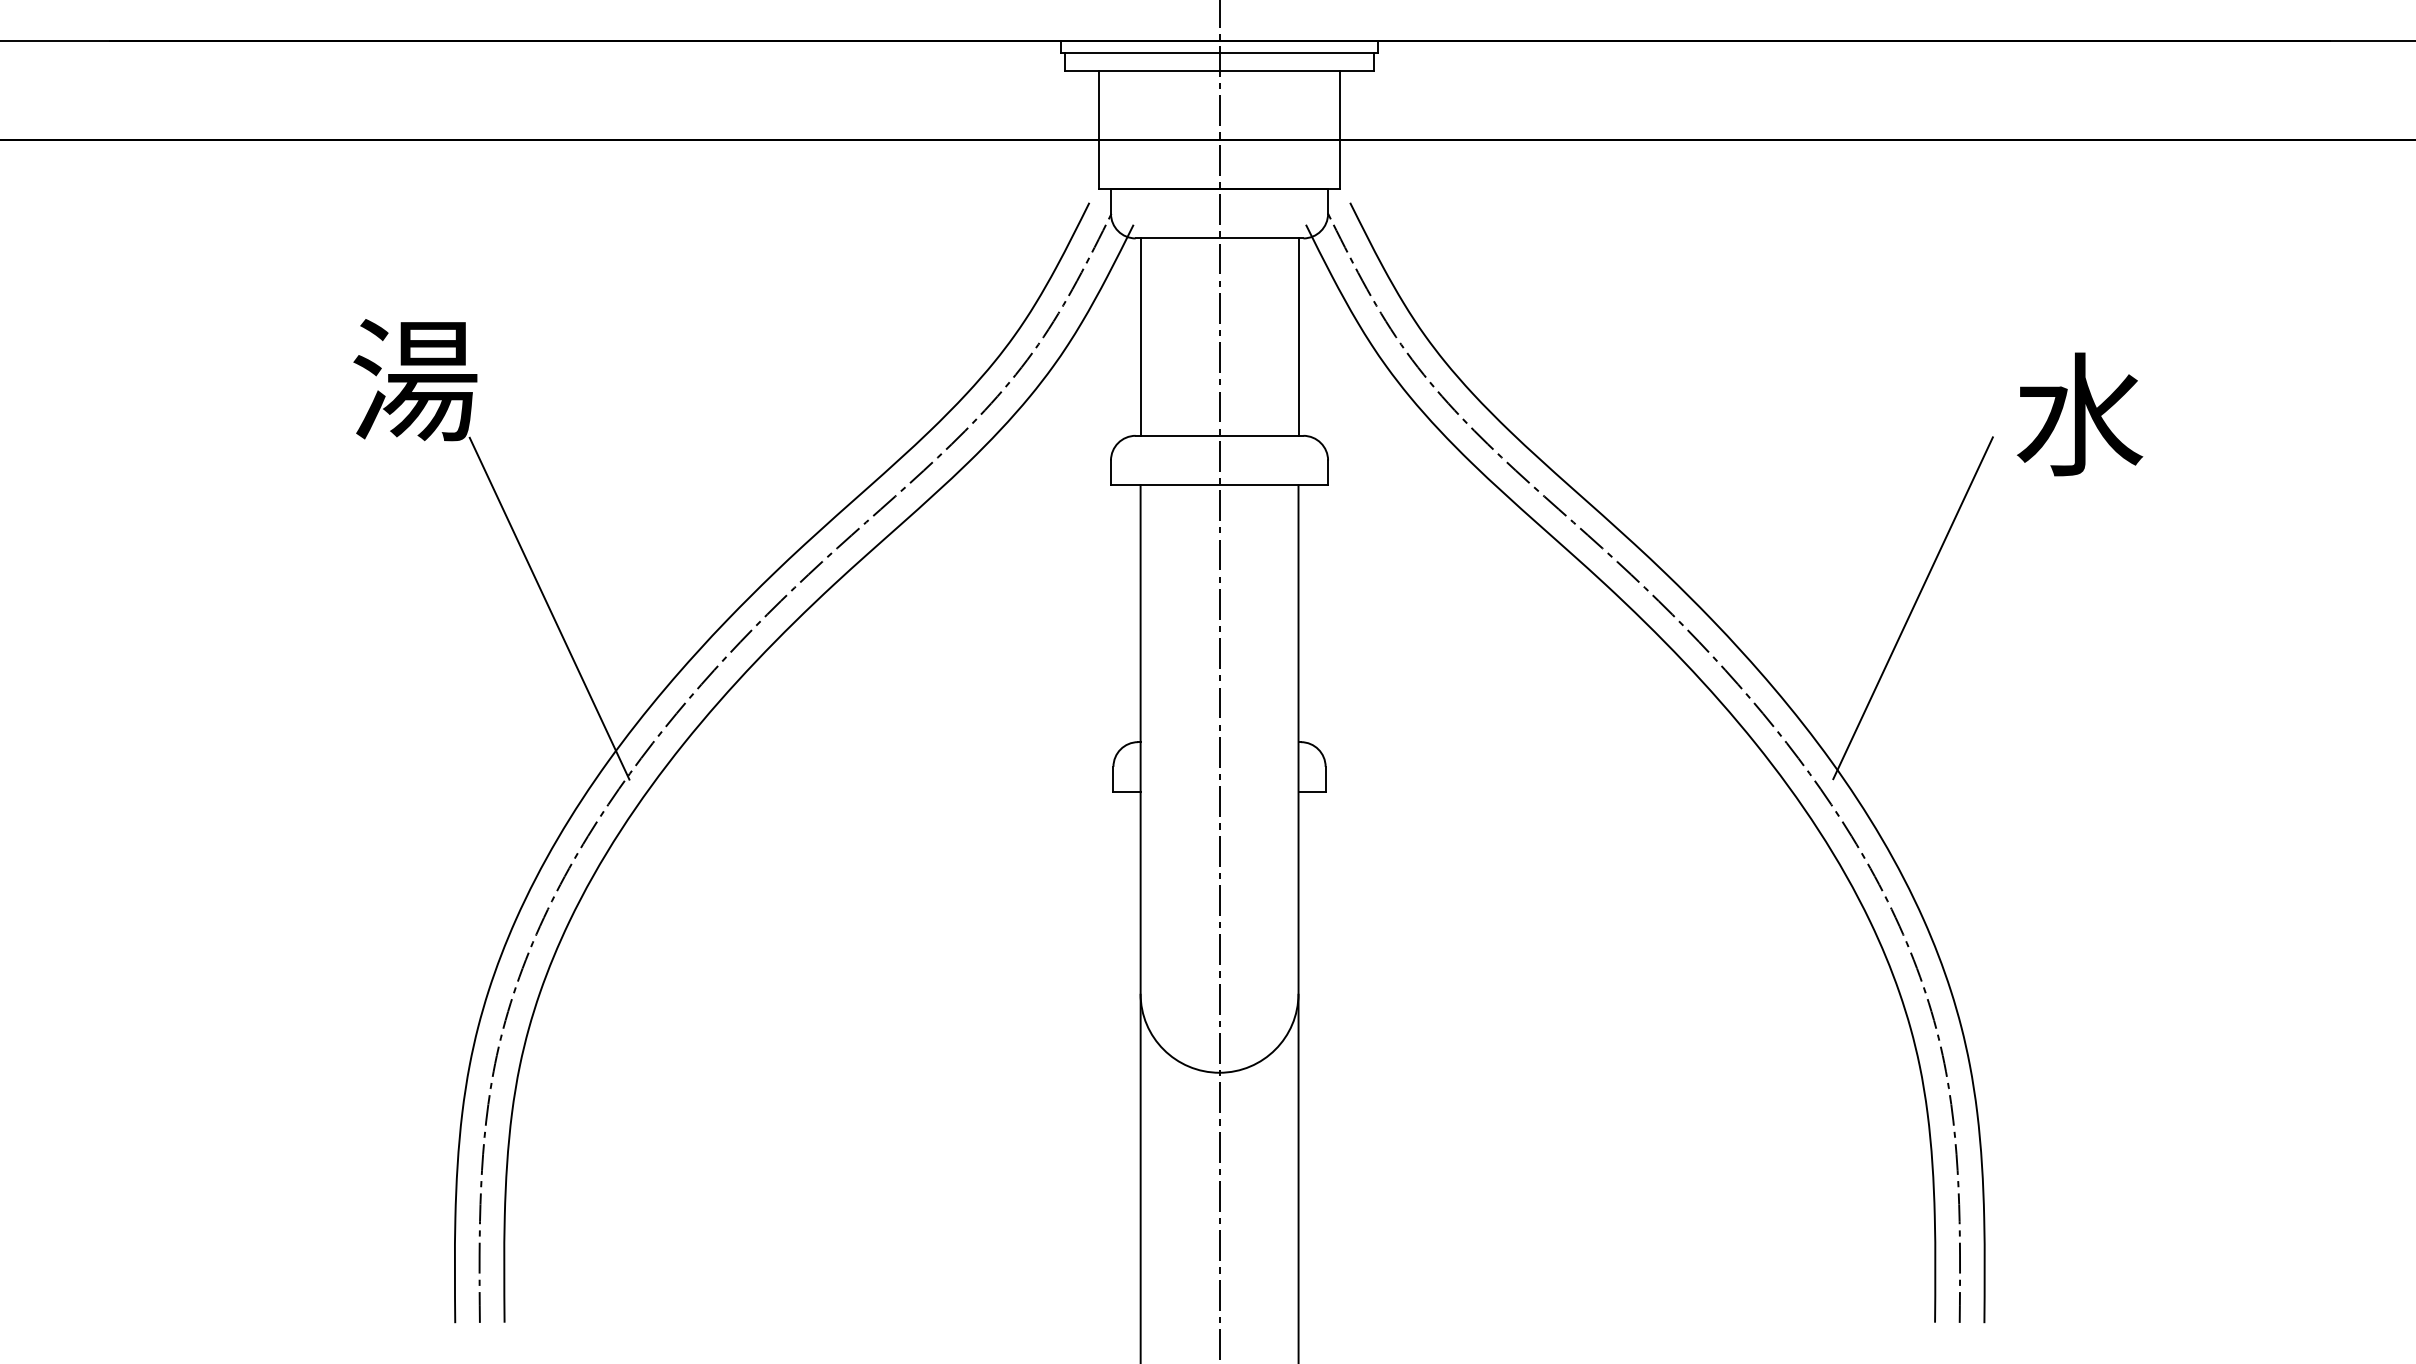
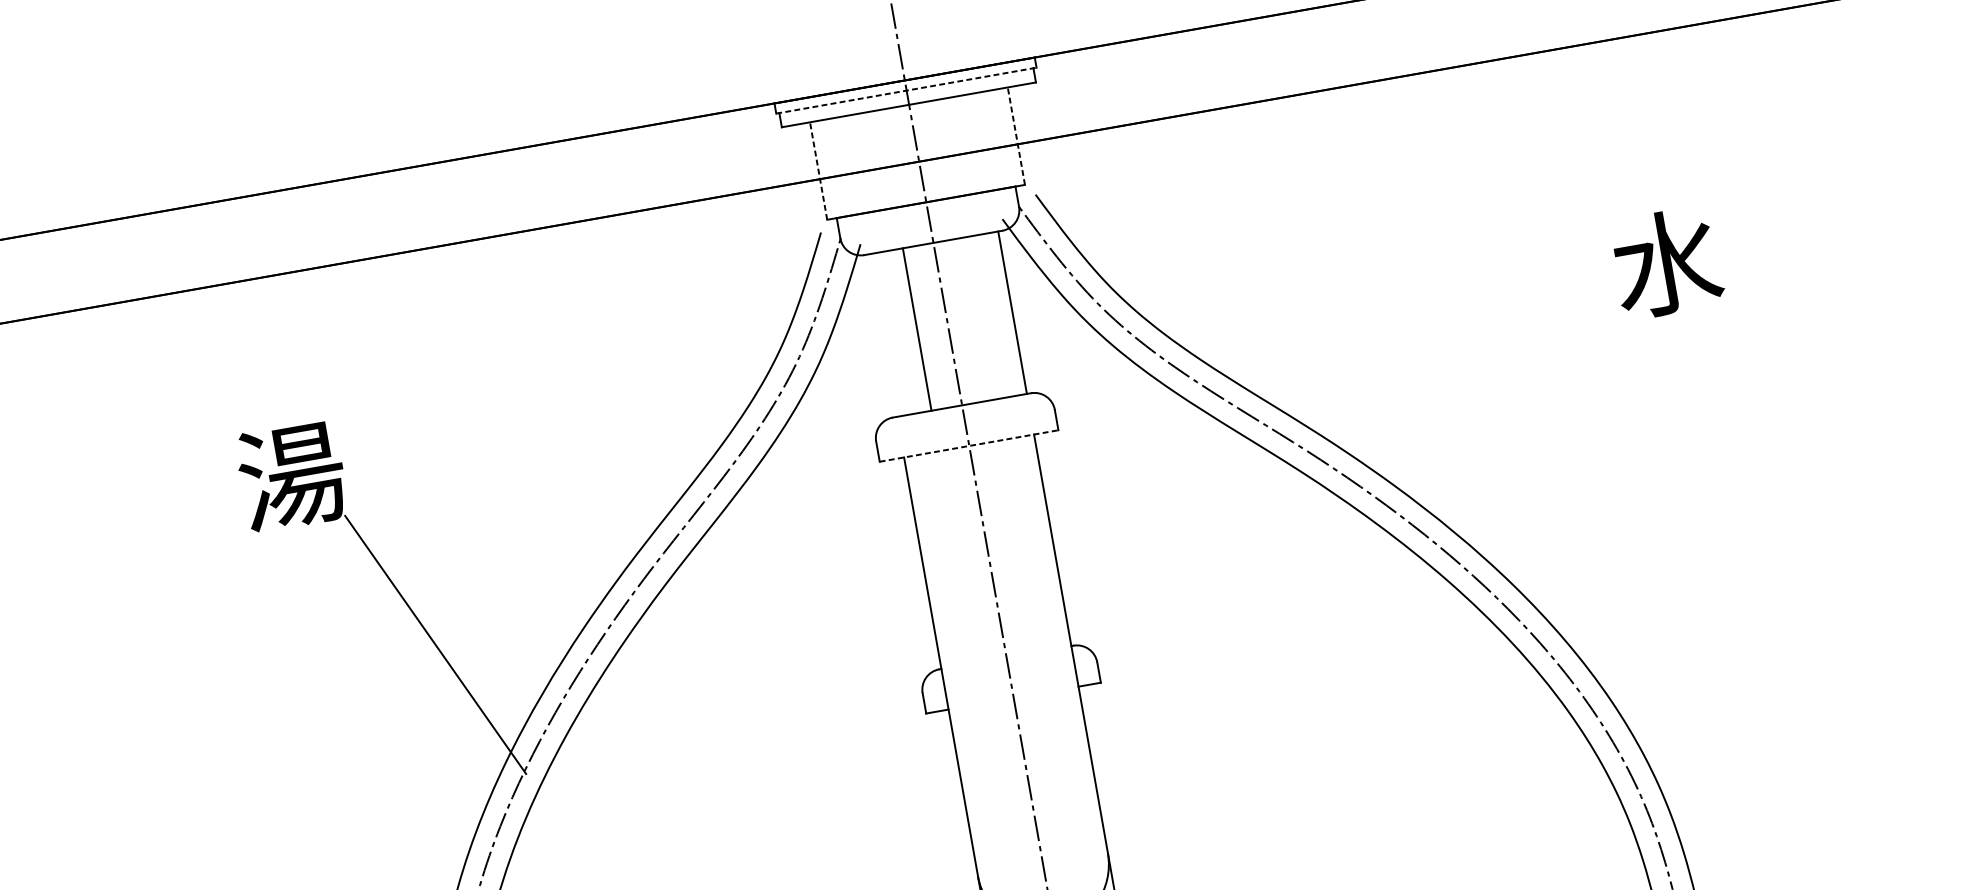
line: (1220, 53) -> (907, 90), solid -> dashed
line: (1099, 129) -> (818, 170), solid -> dashed
line: (1339, 129) -> (1016, 135), solid -> dashed
line: (1140, 336) -> (917, 329), moved
line: (1219, 485) -> (969, 446), solid -> dashed
line: (1912, 608) -> (1557, 446), removed

